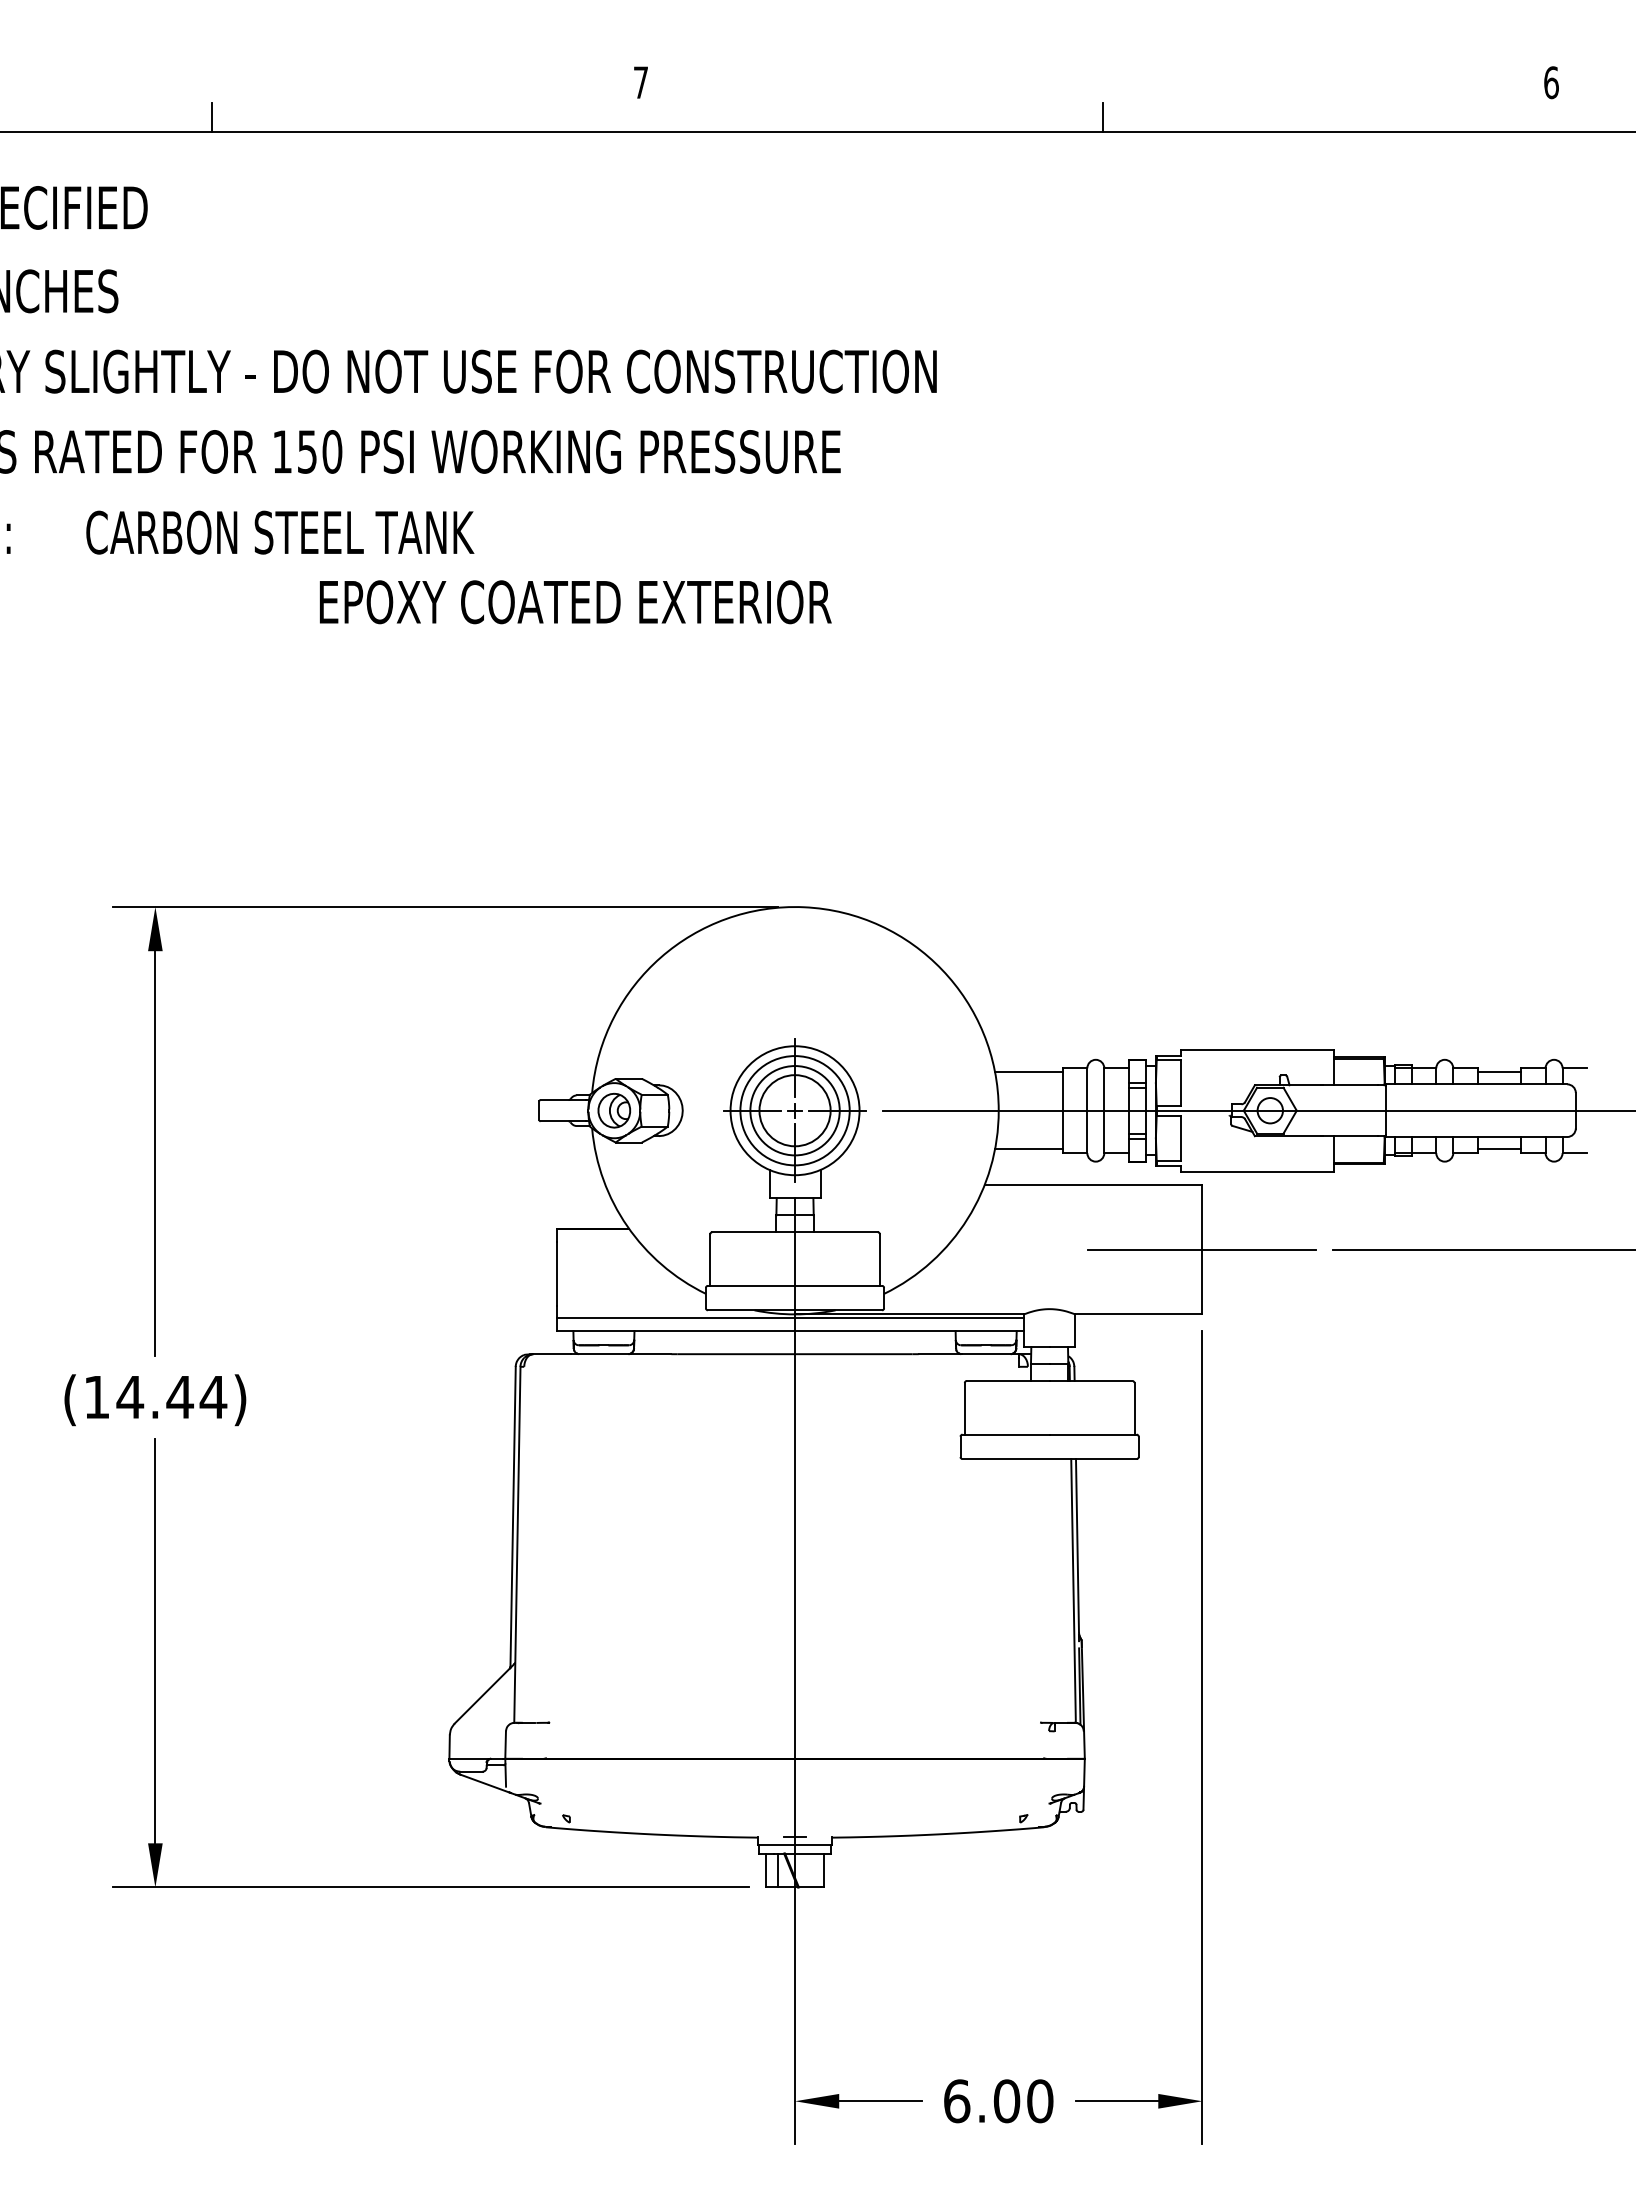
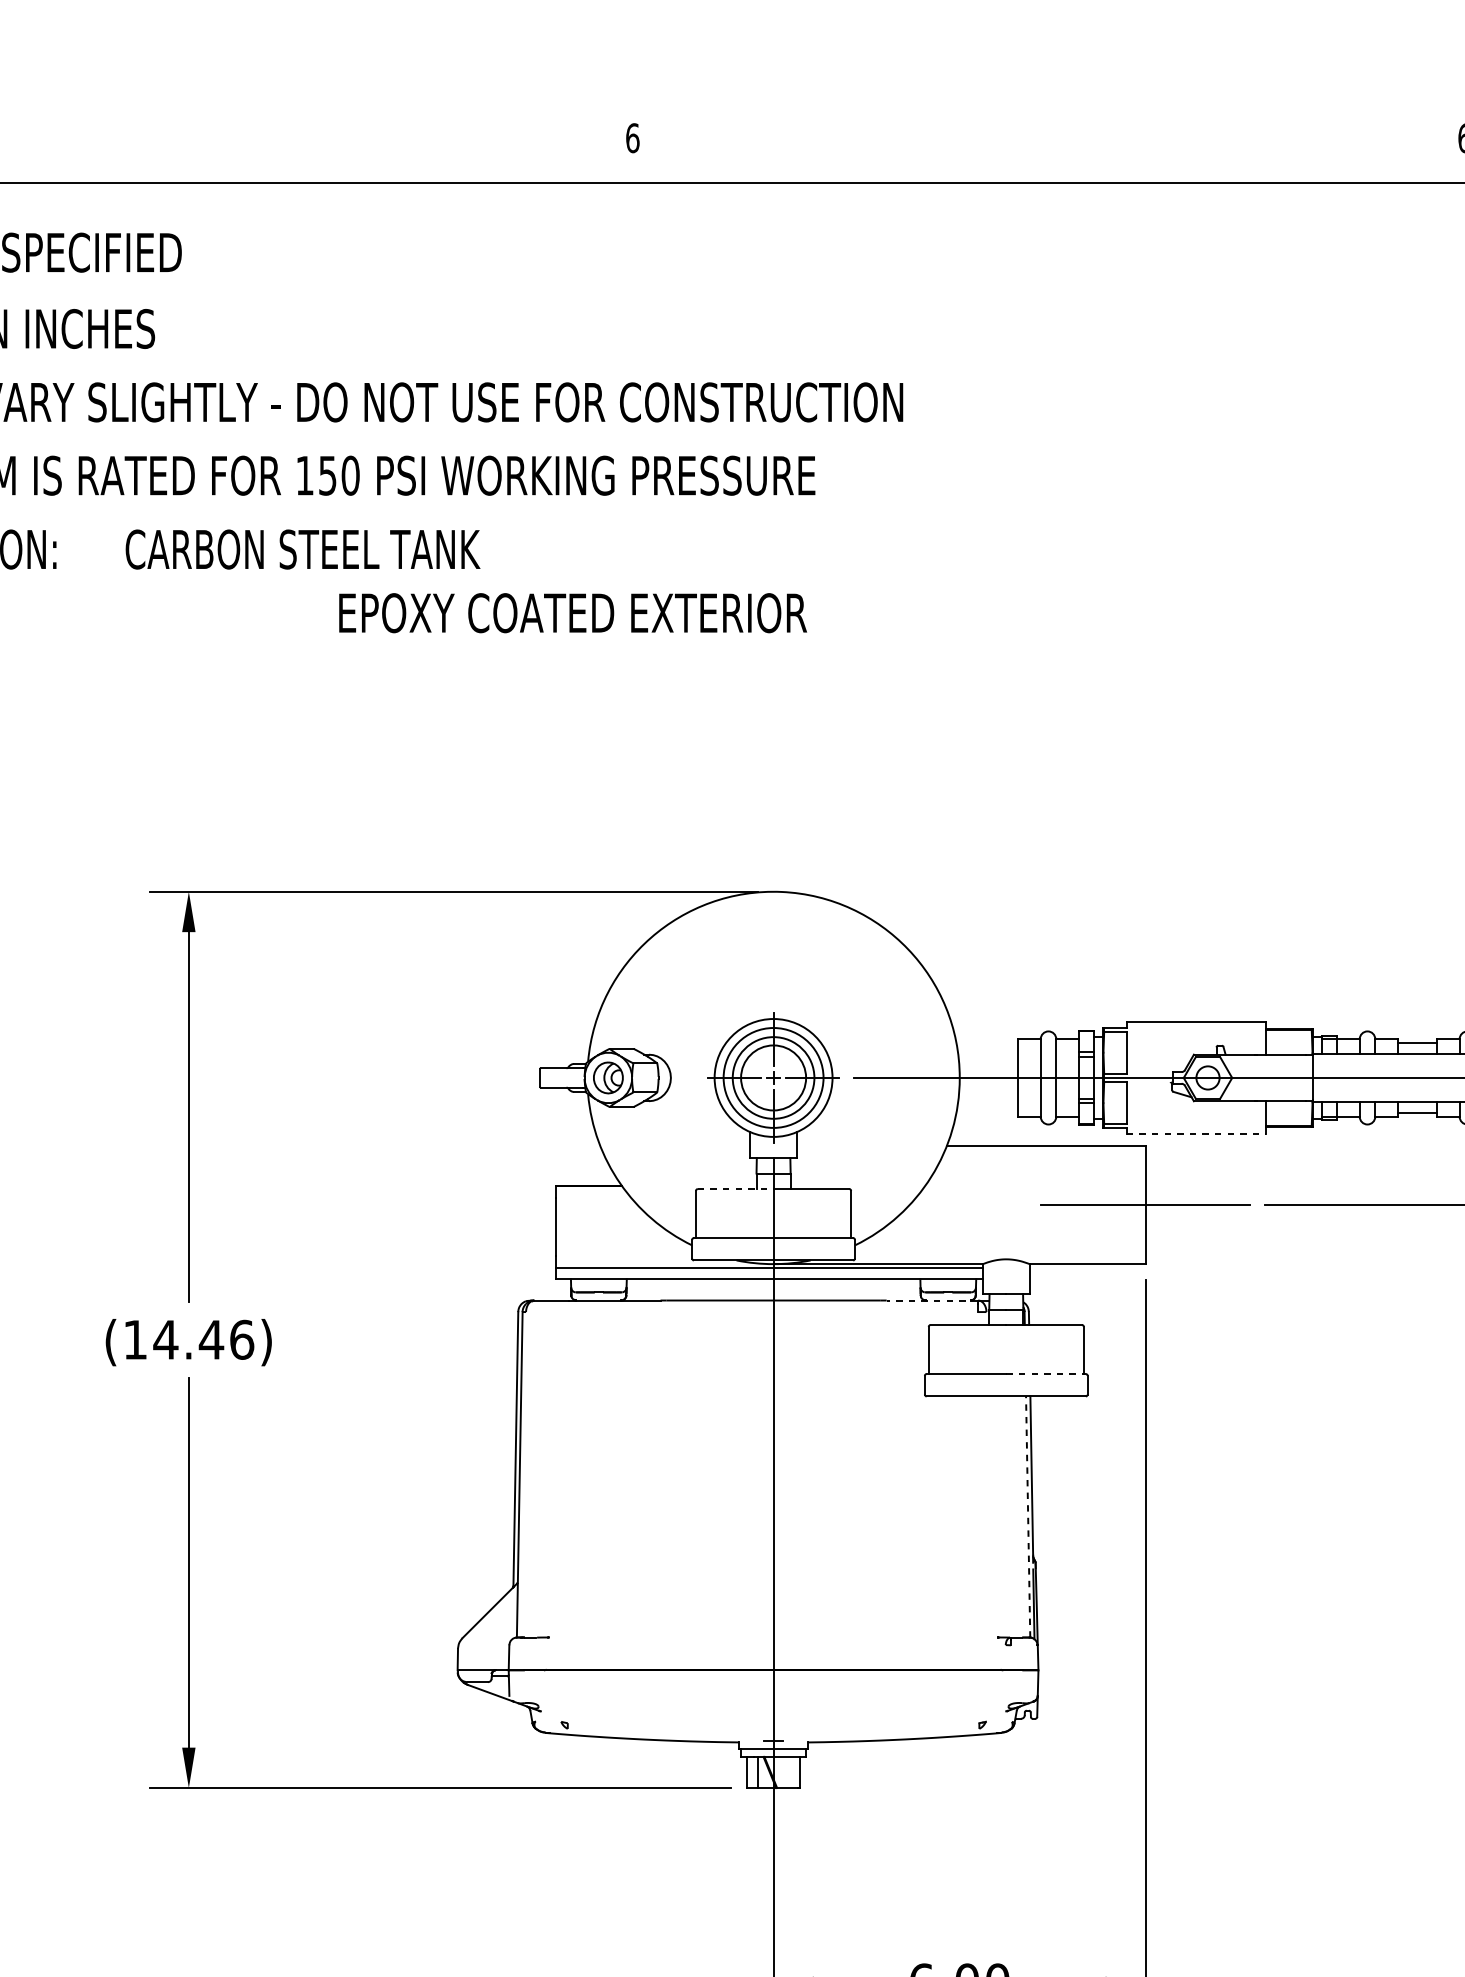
text: (640, 82) -> (632, 138), 7 -> 6
line: (212, 117) -> (241, 170), removed
line: (1103, 117) -> (1055, 170), removed
line: (1028, 1072) -> (986, 1043), removed
line: (1028, 1149) -> (986, 1113), removed
line: (1258, 1171) -> (1197, 1133), solid -> dashed
line: (754, 1232) -> (736, 1189), solid -> dashed
line: (968, 1354) -> (932, 1300), solid -> dashed
text: (213, 1397) -> (241, 1340), (14.44) -> (14.46)
line: (1093, 1434) -> (1046, 1373), solid -> dashed
line: (1073, 1591) -> (1028, 1517), solid -> dashed

